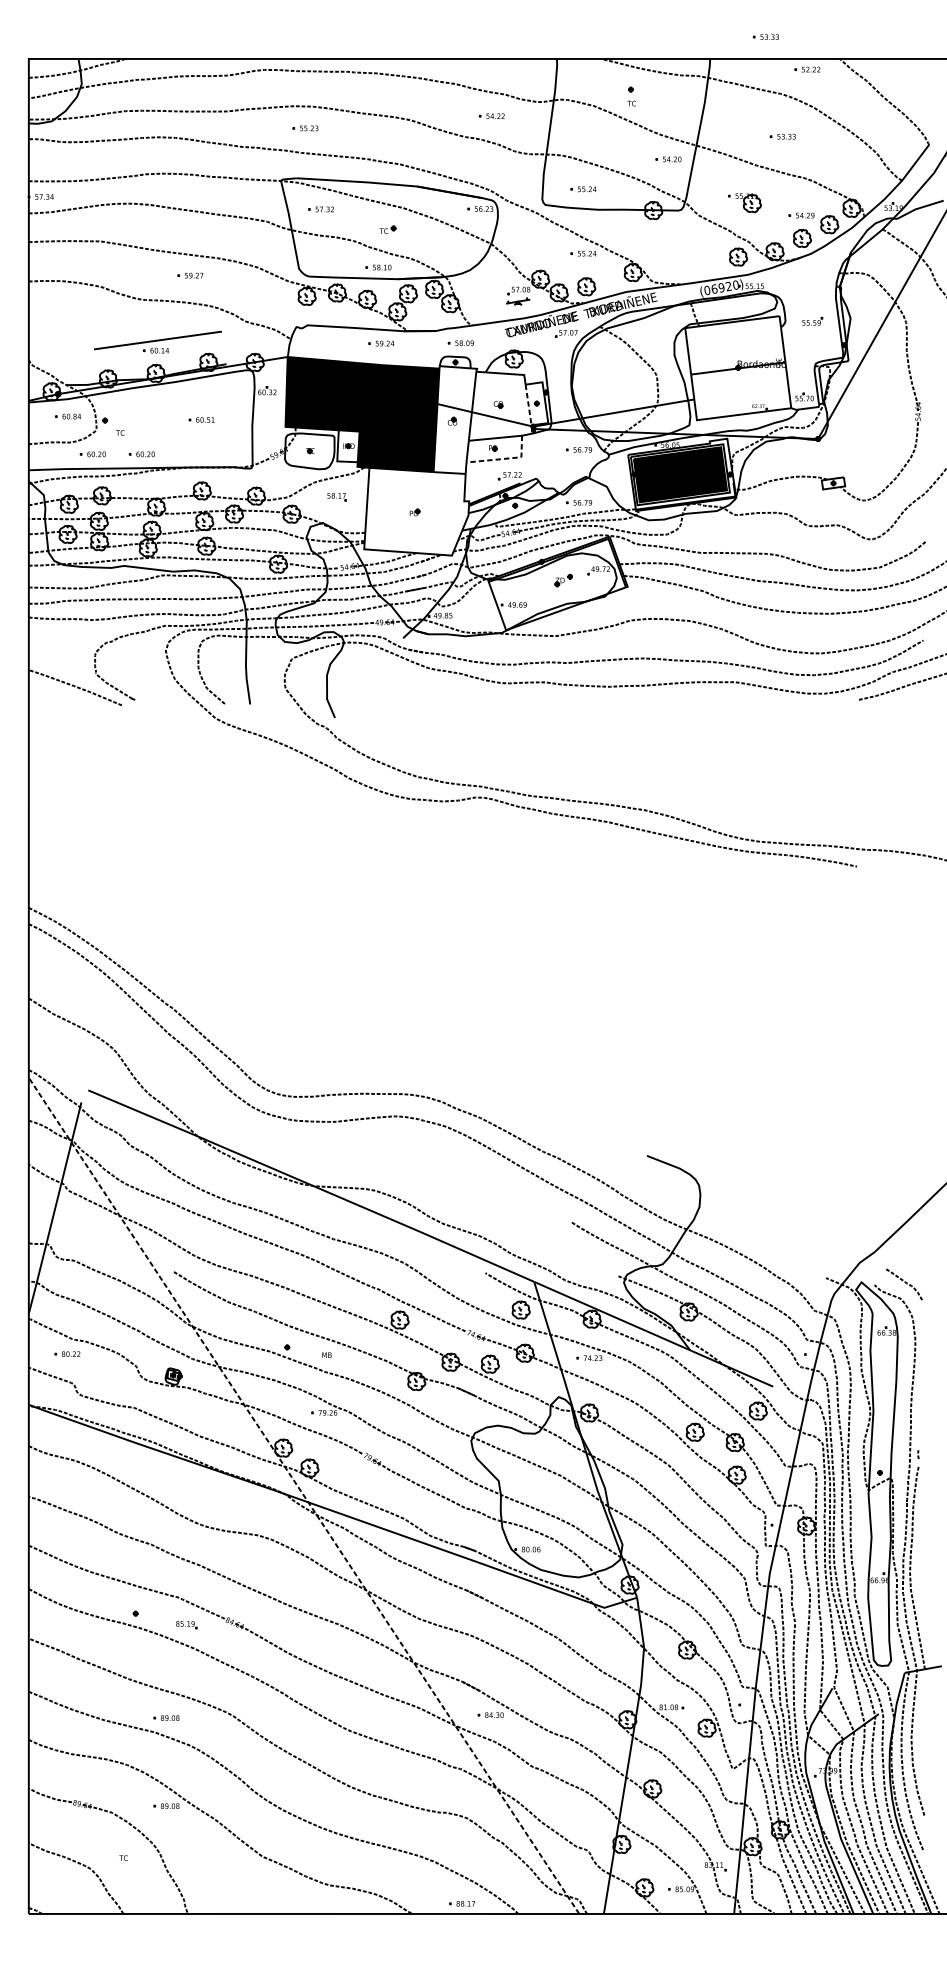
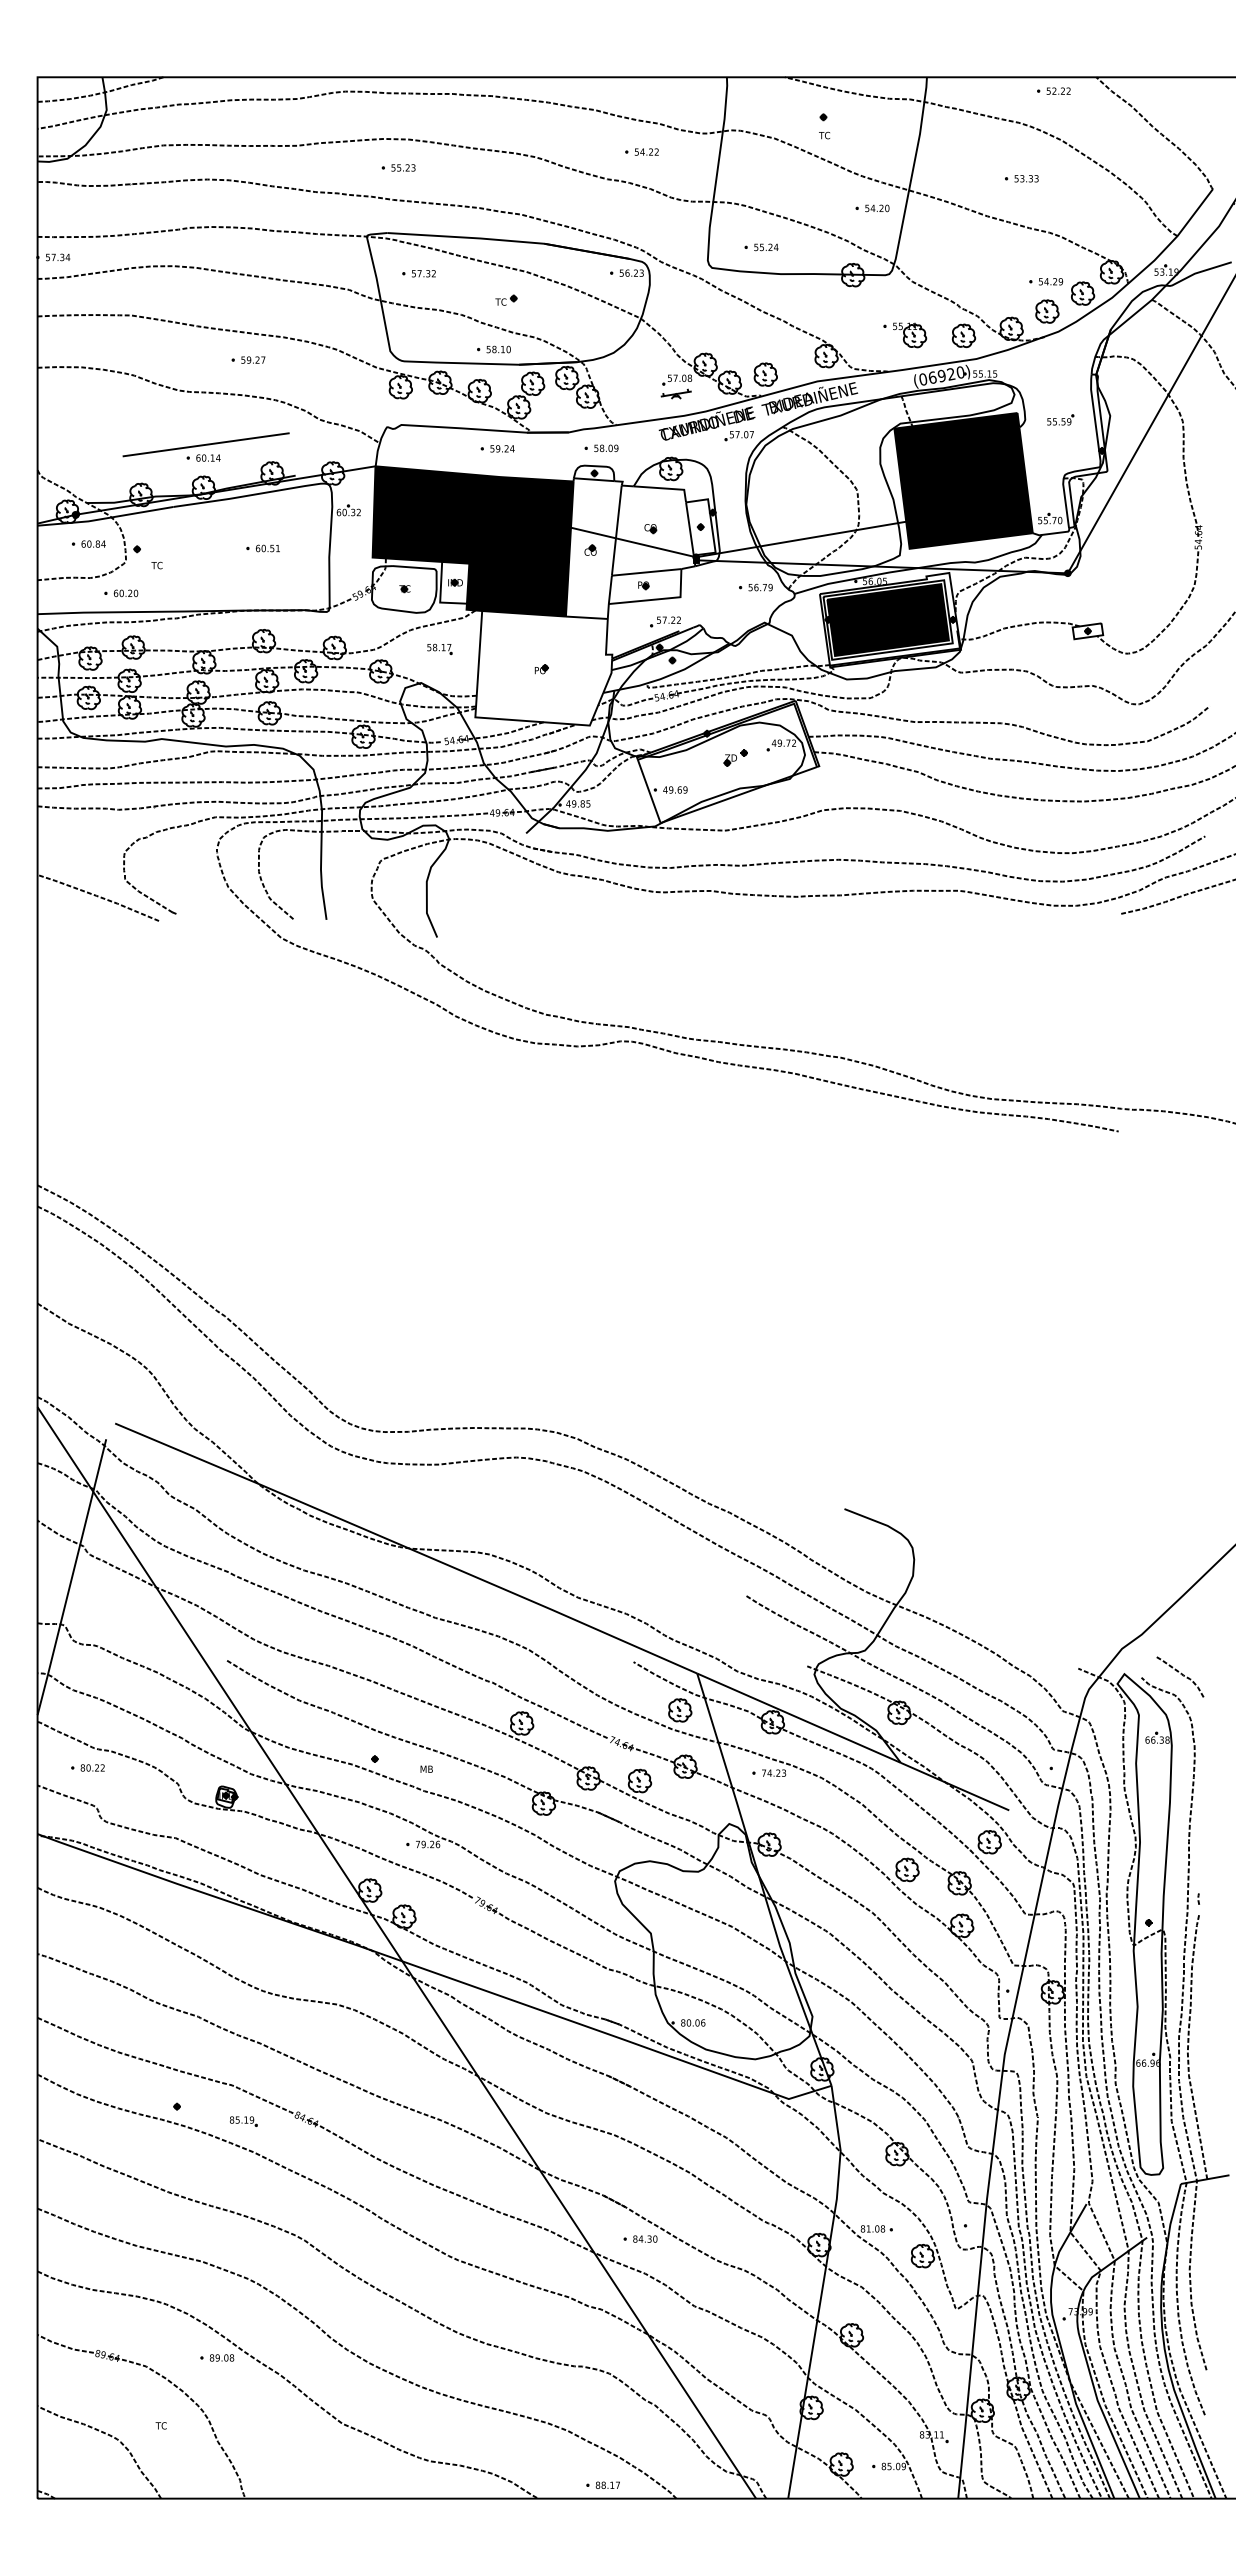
part: (765, 36) -> (999, 48), removed
part: (745, 203) -> (905, 335), moved
part: (583, 253) -> (761, 331), removed
fill: (738, 367) -> (963, 480), added
line: (528, 404) -> (689, 528), dashed -> solid
part: (142, 454) -> (185, 593), removed
line: (504, 459) -> (658, 599), dashed -> solid
part: (578, 502) -> (755, 656), removed
line: (303, 1495) -> (396, 1952), dashed -> solid
part: (166, 1717) -> (217, 2242), removed

